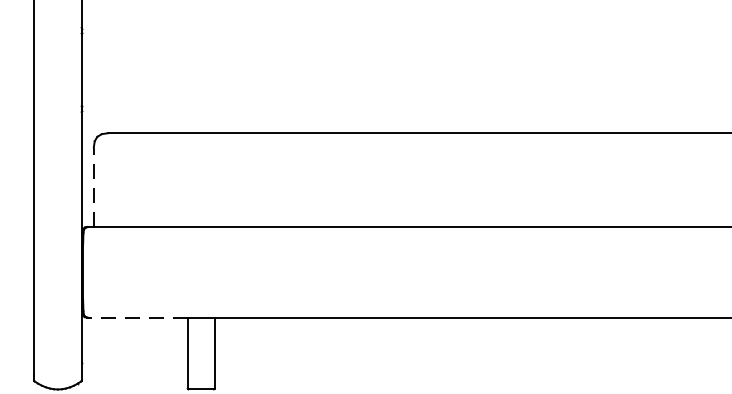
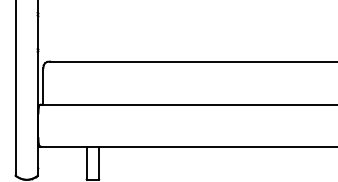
line: (94, 187) -> (43, 86), dashed -> solid
line: (137, 317) -> (63, 146), dashed -> solid

